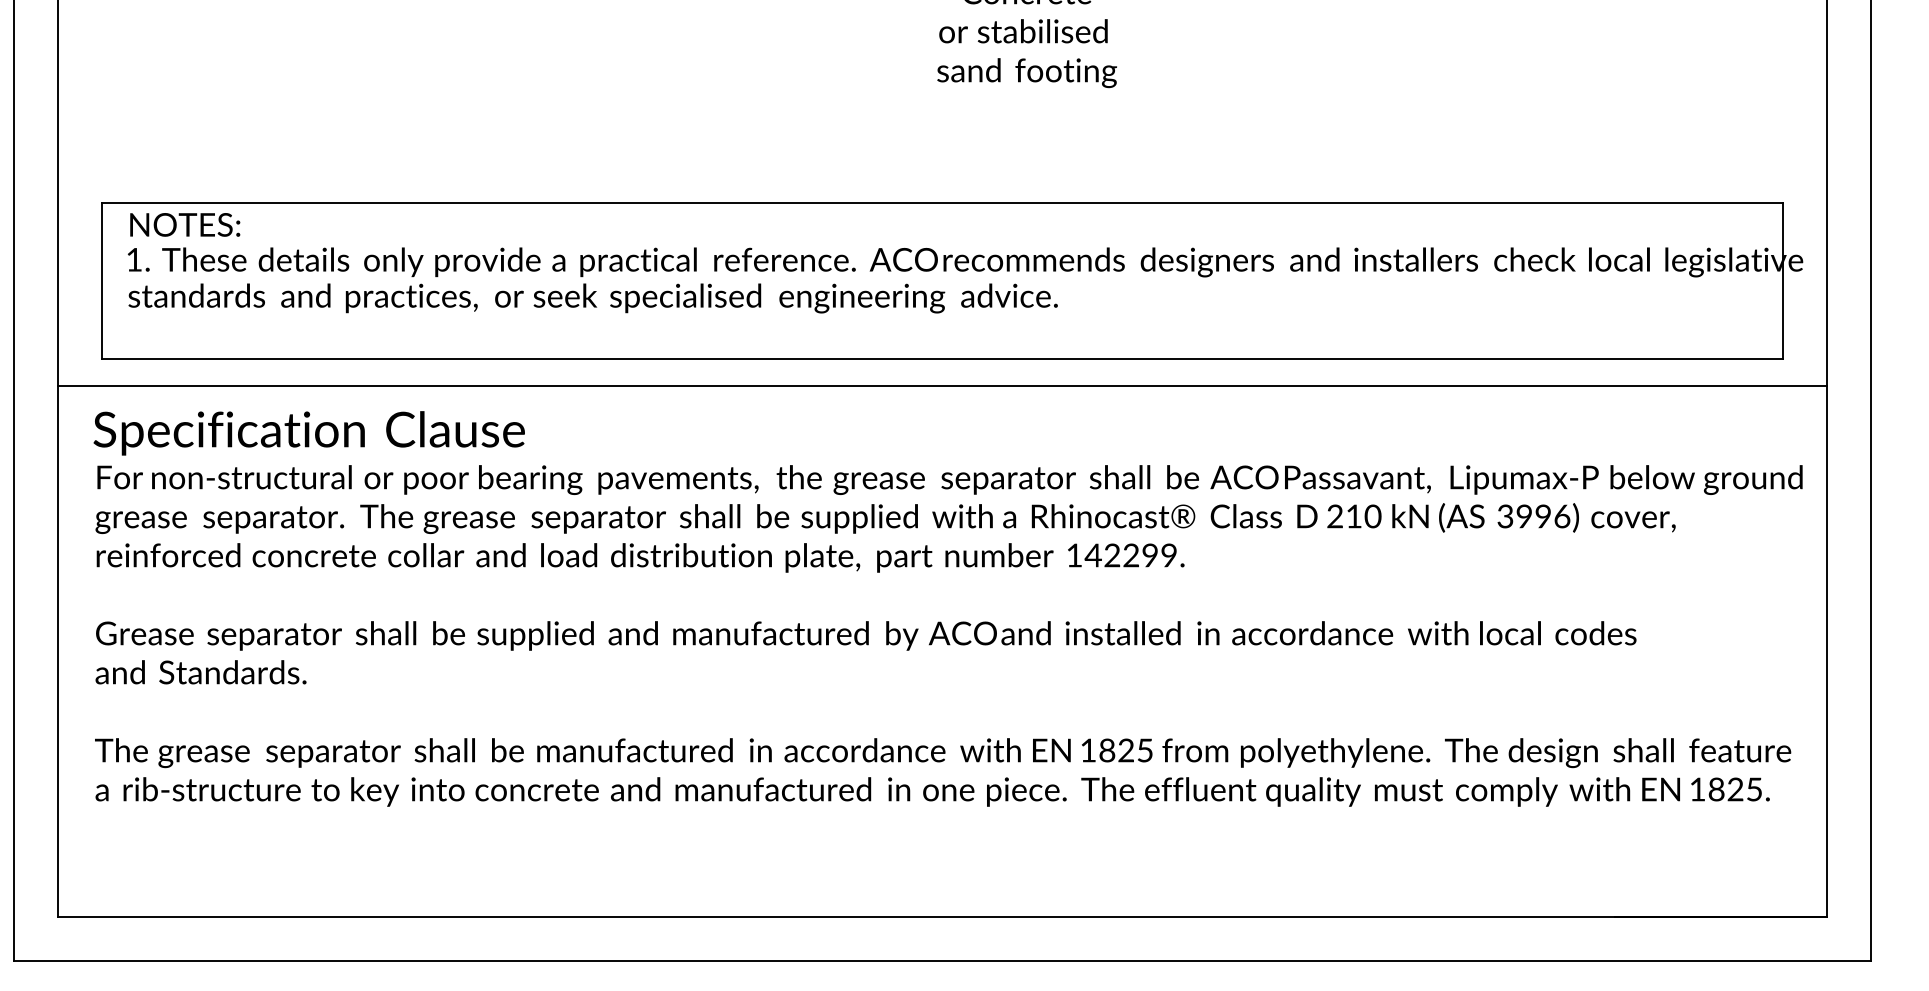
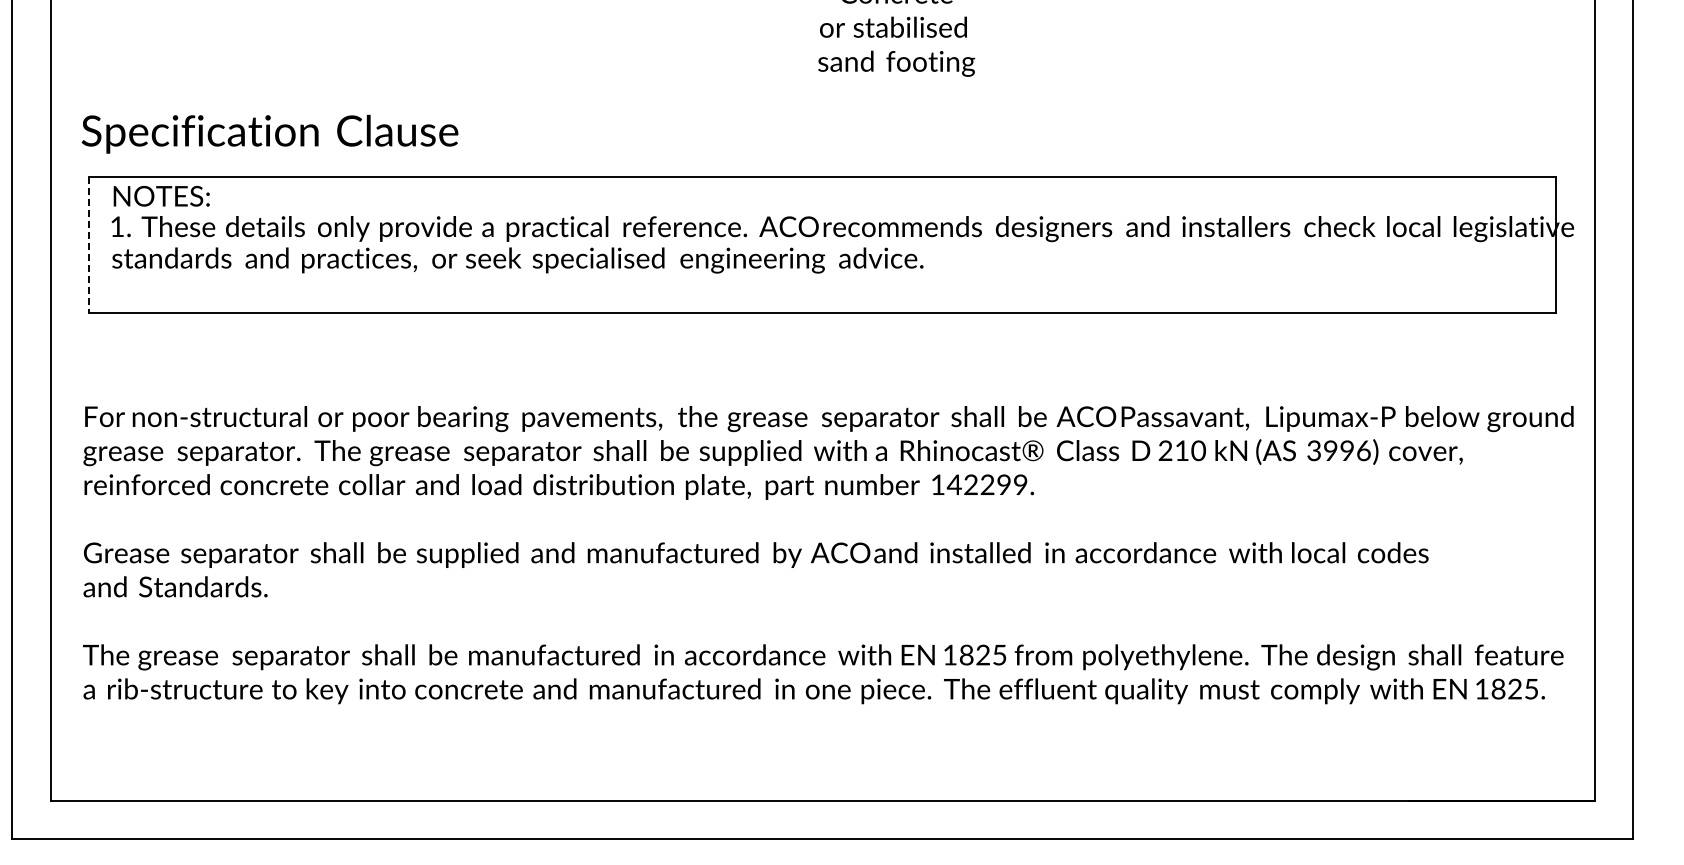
line: (102, 281) -> (89, 245), solid -> dashed
line: (942, 386) -> (822, 337), removed
text: (308, 432) -> (269, 133), moved

